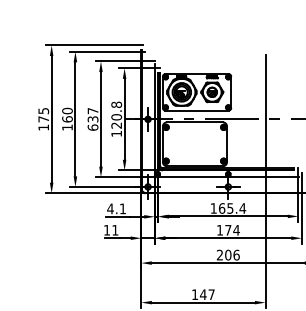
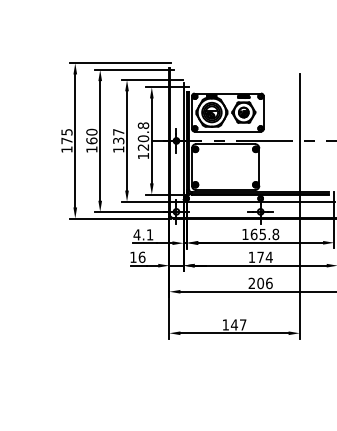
text: (92, 127) -> (118, 149), 637 -> 137
text: (242, 208) -> (275, 234), 165.4 -> 165.8
text: (114, 230) -> (141, 257), 11 -> 16

